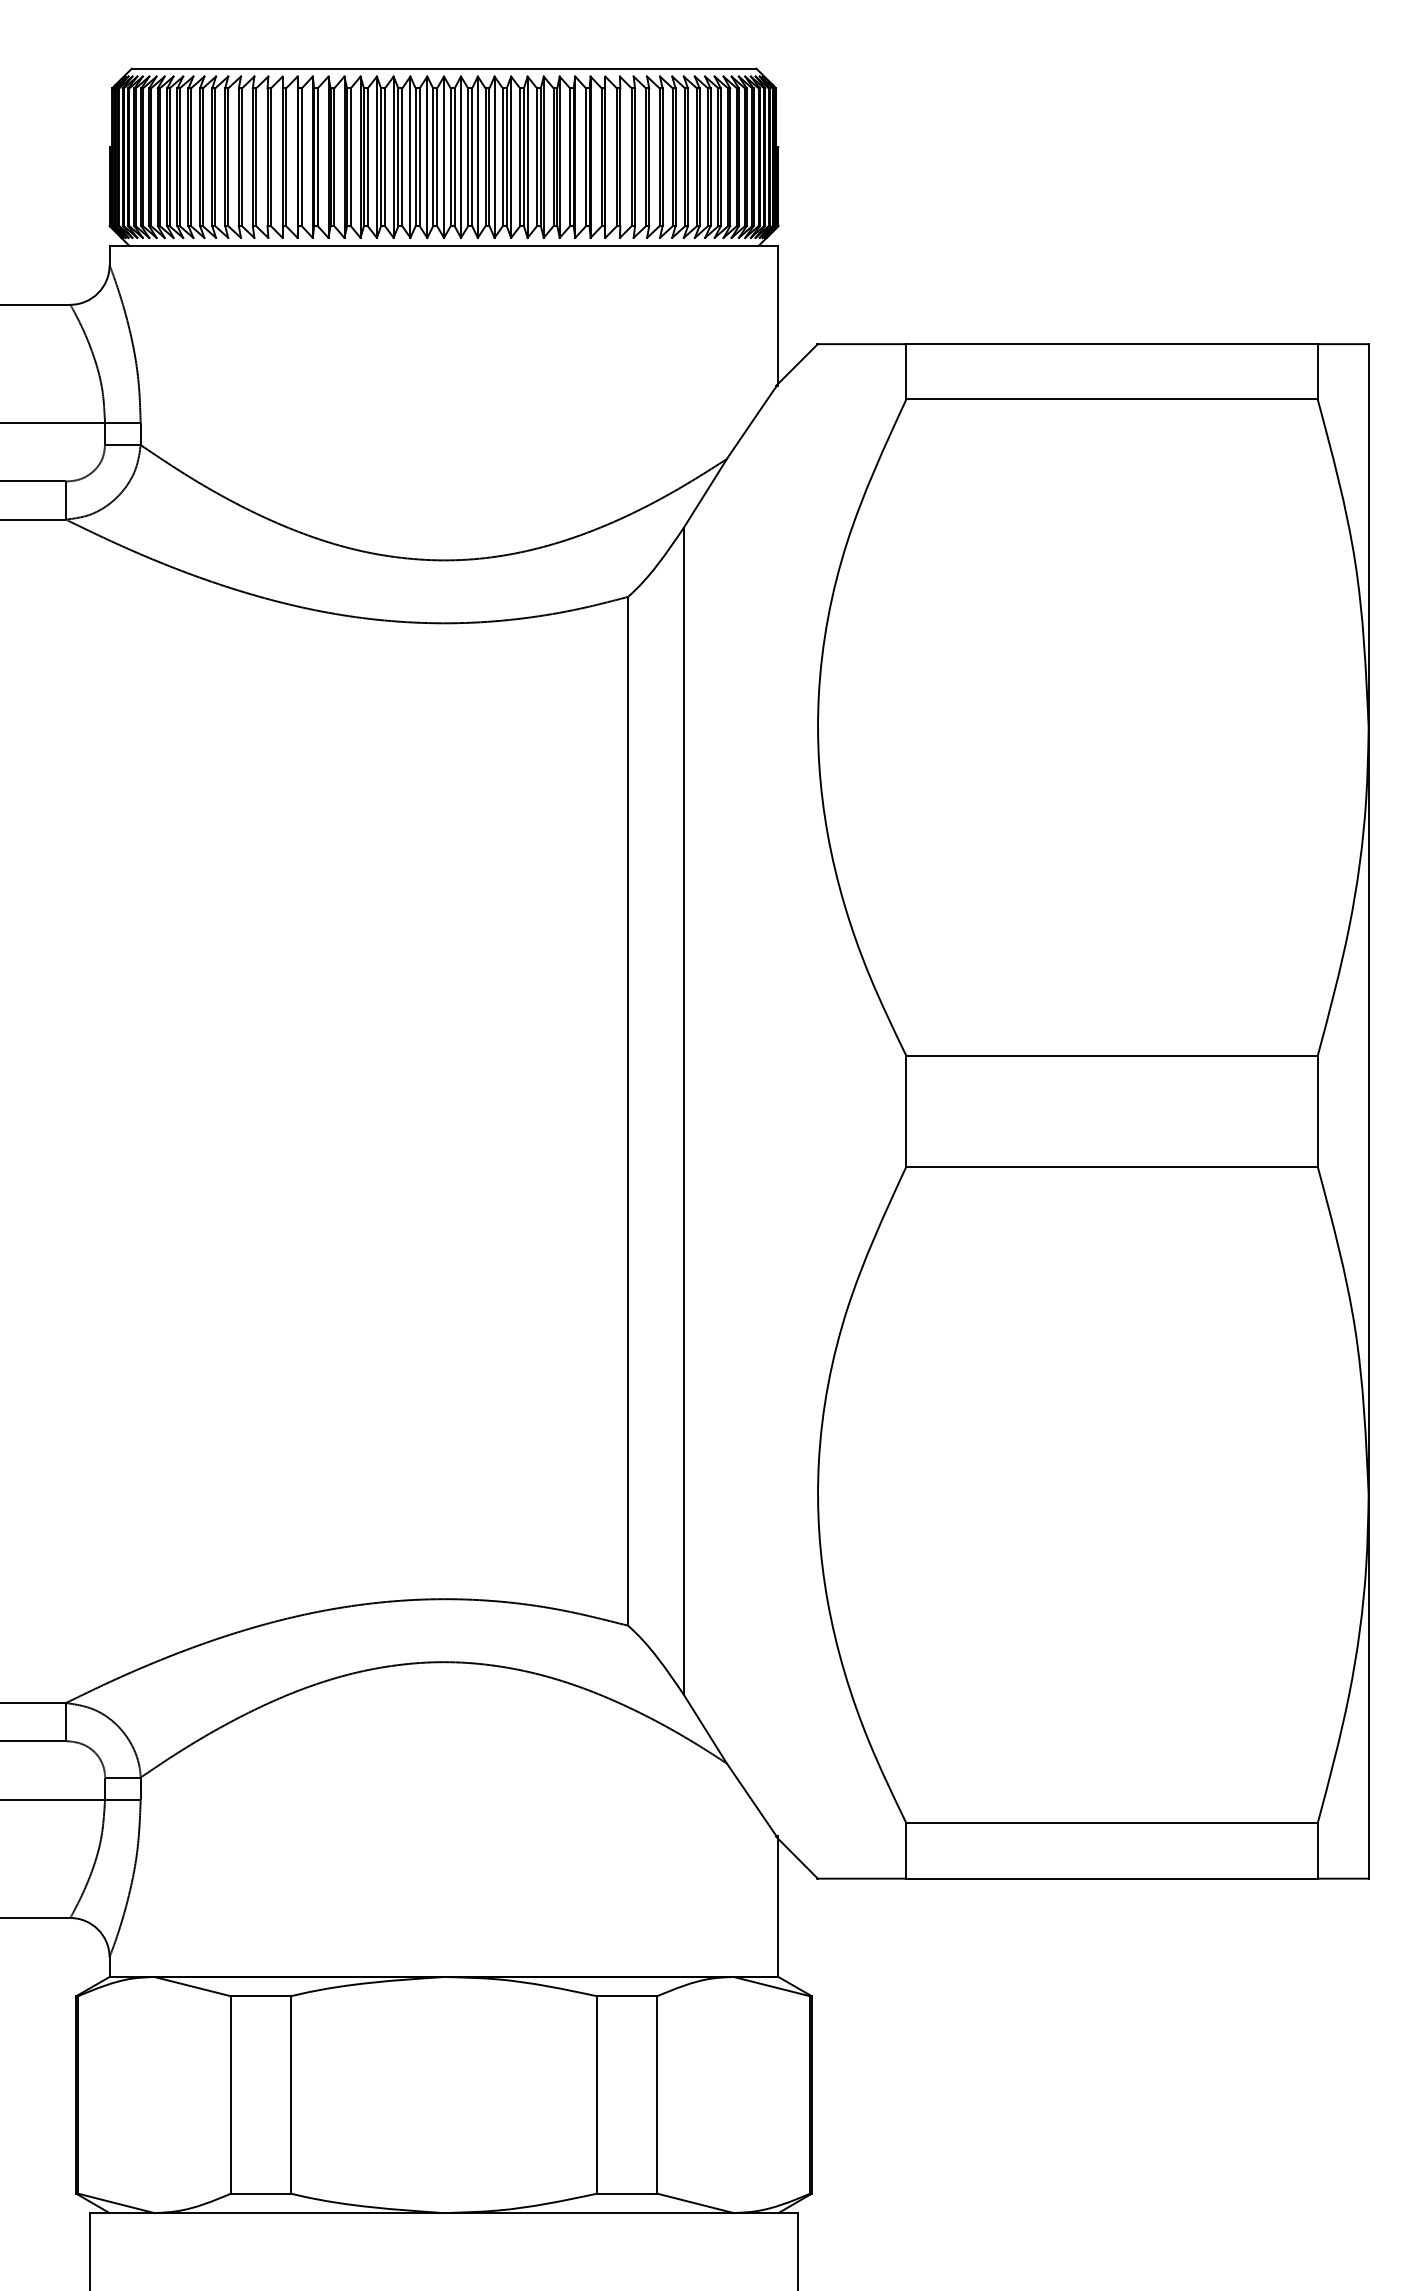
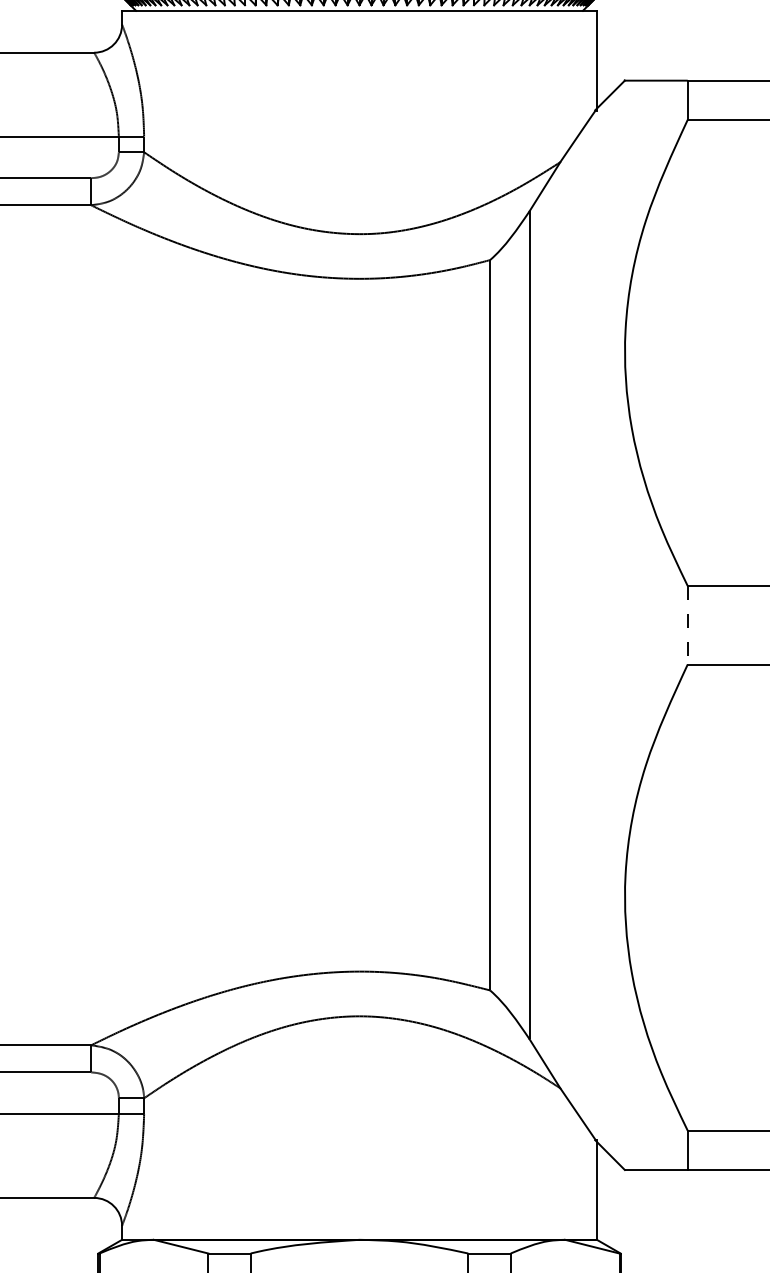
line: (906, 1111) -> (687, 625), solid -> dashed

